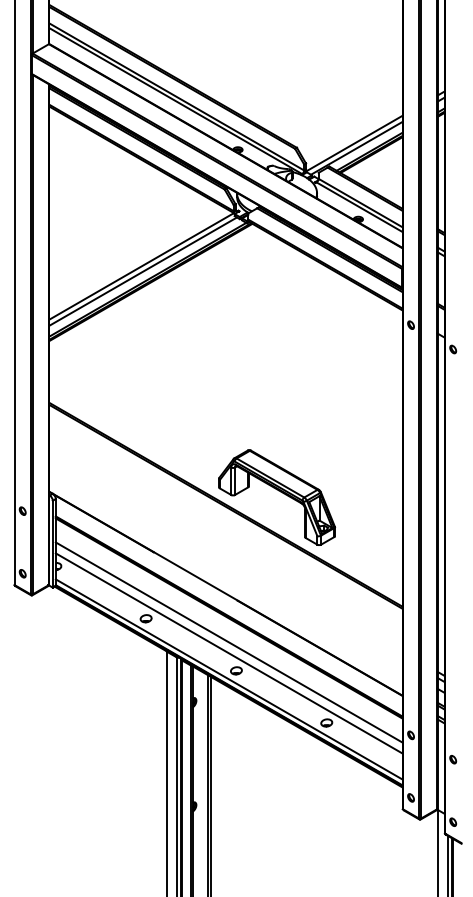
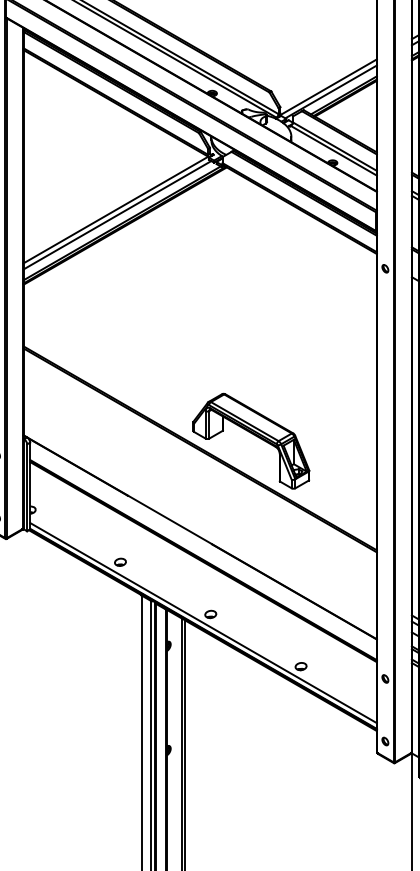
line: (228, 642) -> (202, 586), removed
line: (228, 653) -> (202, 597), removed

